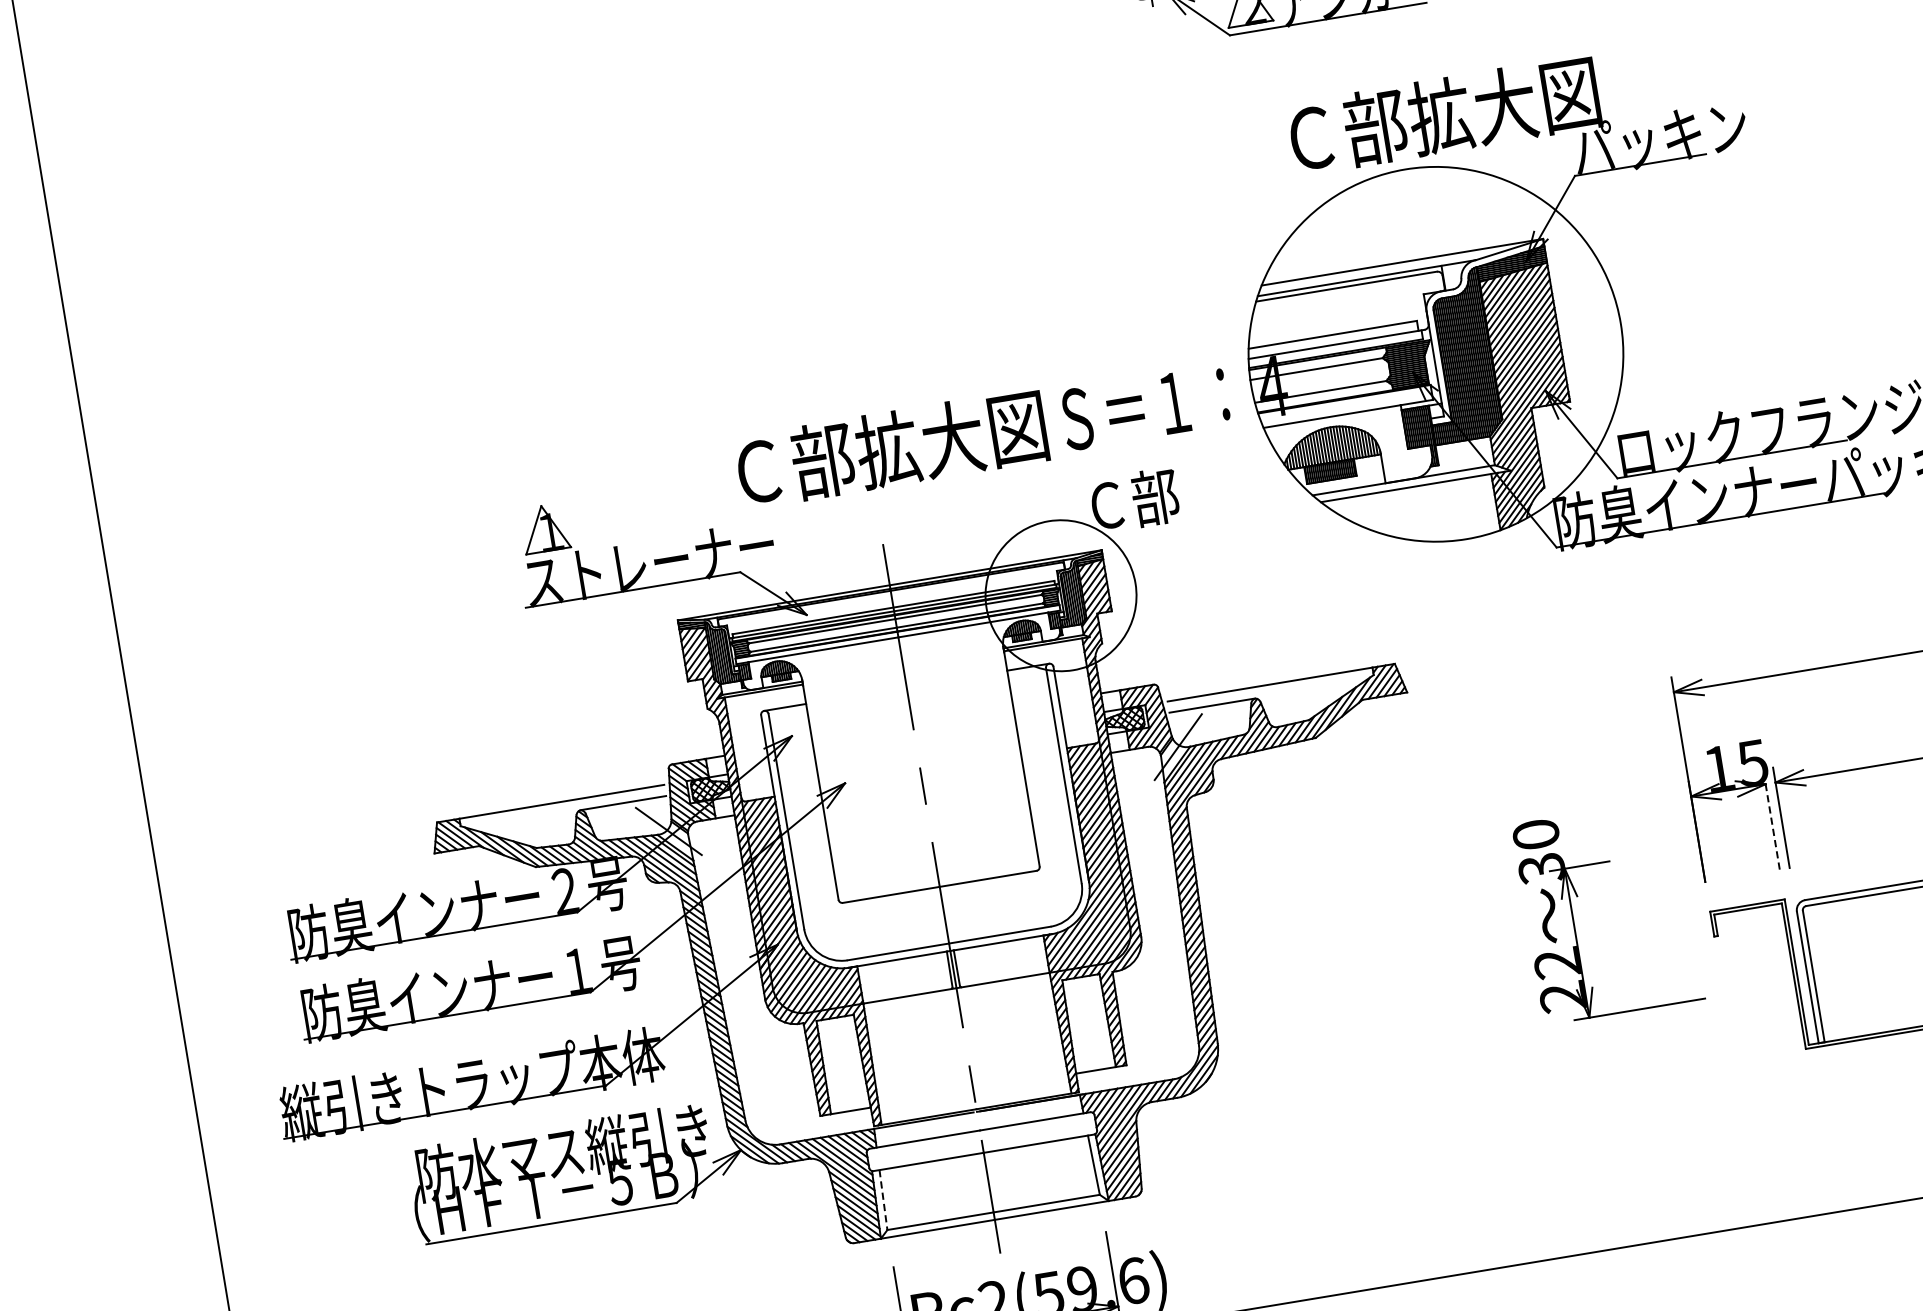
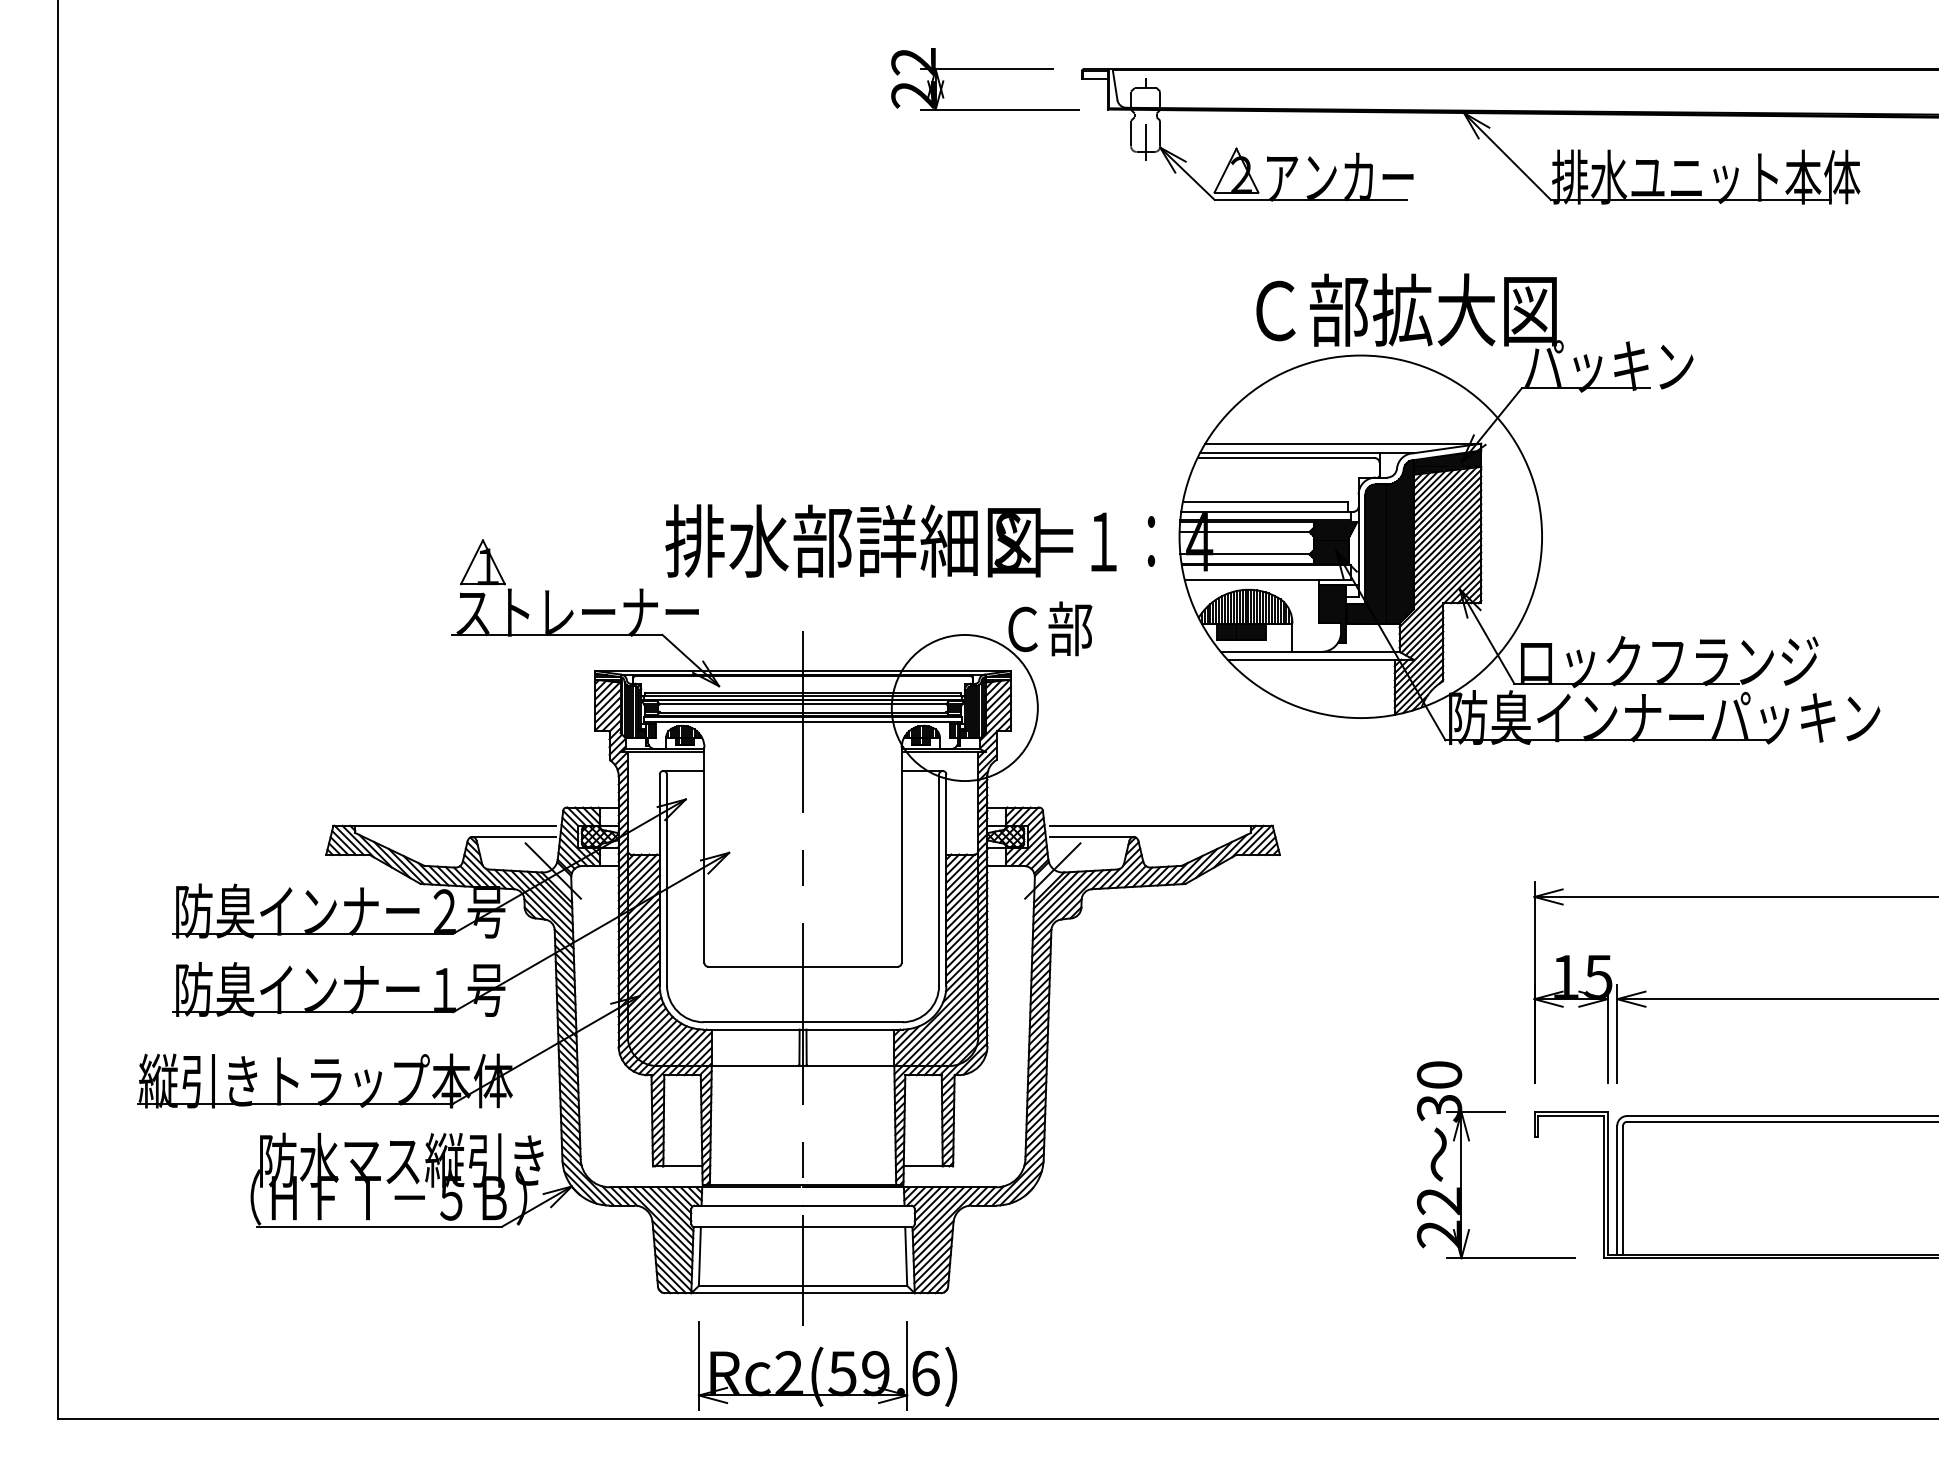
text: (918, 443) -> (852, 540), Ｃ部拡大図 -> 排水部詳細図
line: (1771, 819) -> (1607, 1033), dashed -> solid
part: (1577, 897) -> (1469, 1141), moved
line: (883, 1200) -> (699, 1257), dashed -> solid

